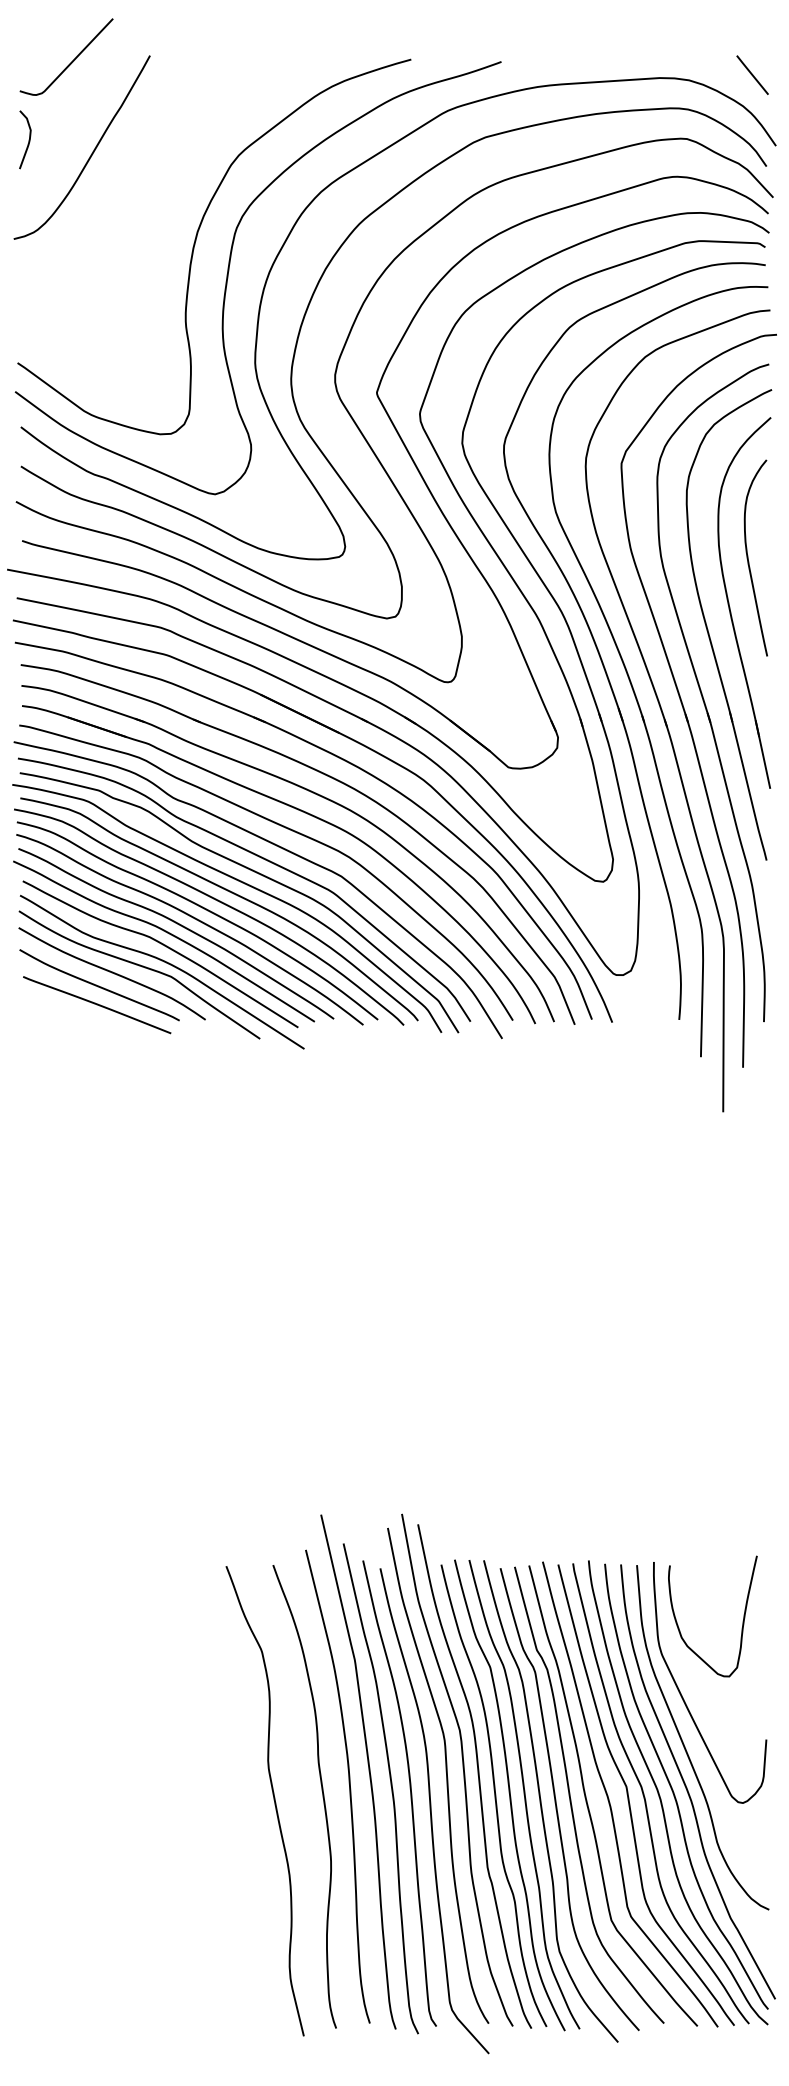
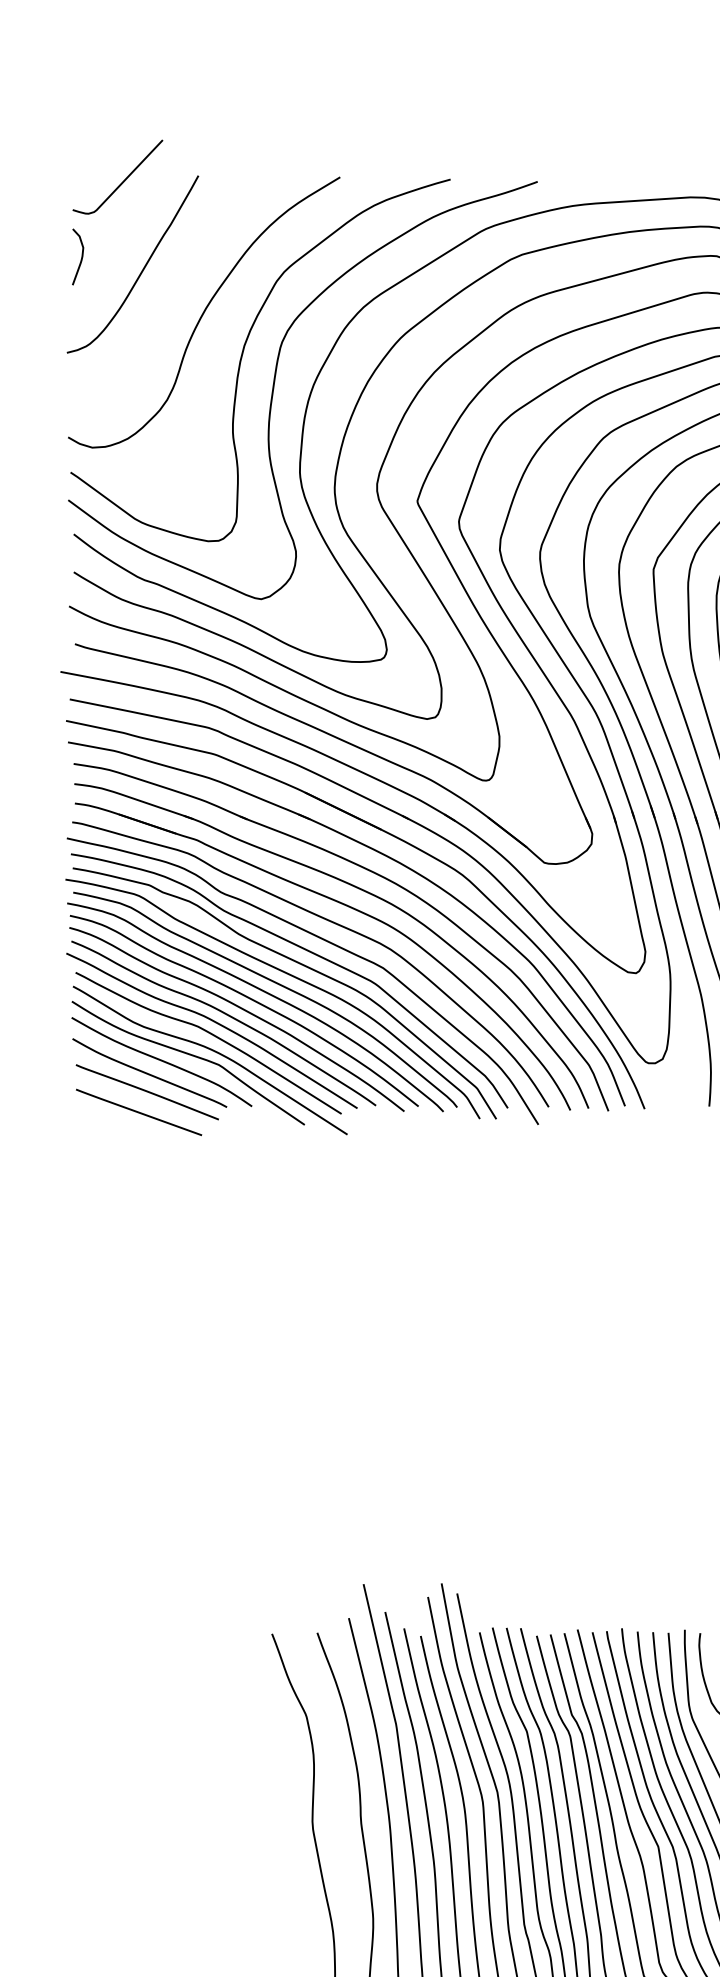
curve: (155, 197) -> (203, 312), added
line: (88, 1025) -> (139, 1111), added

